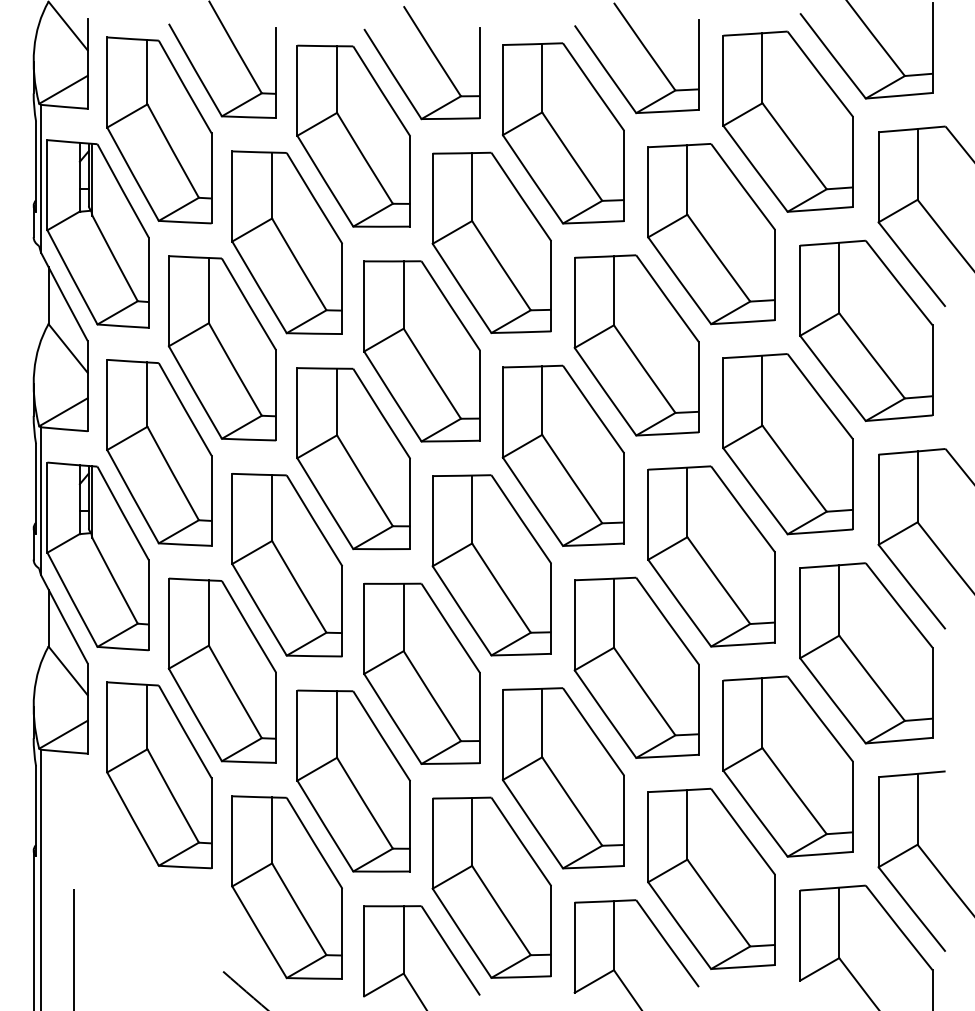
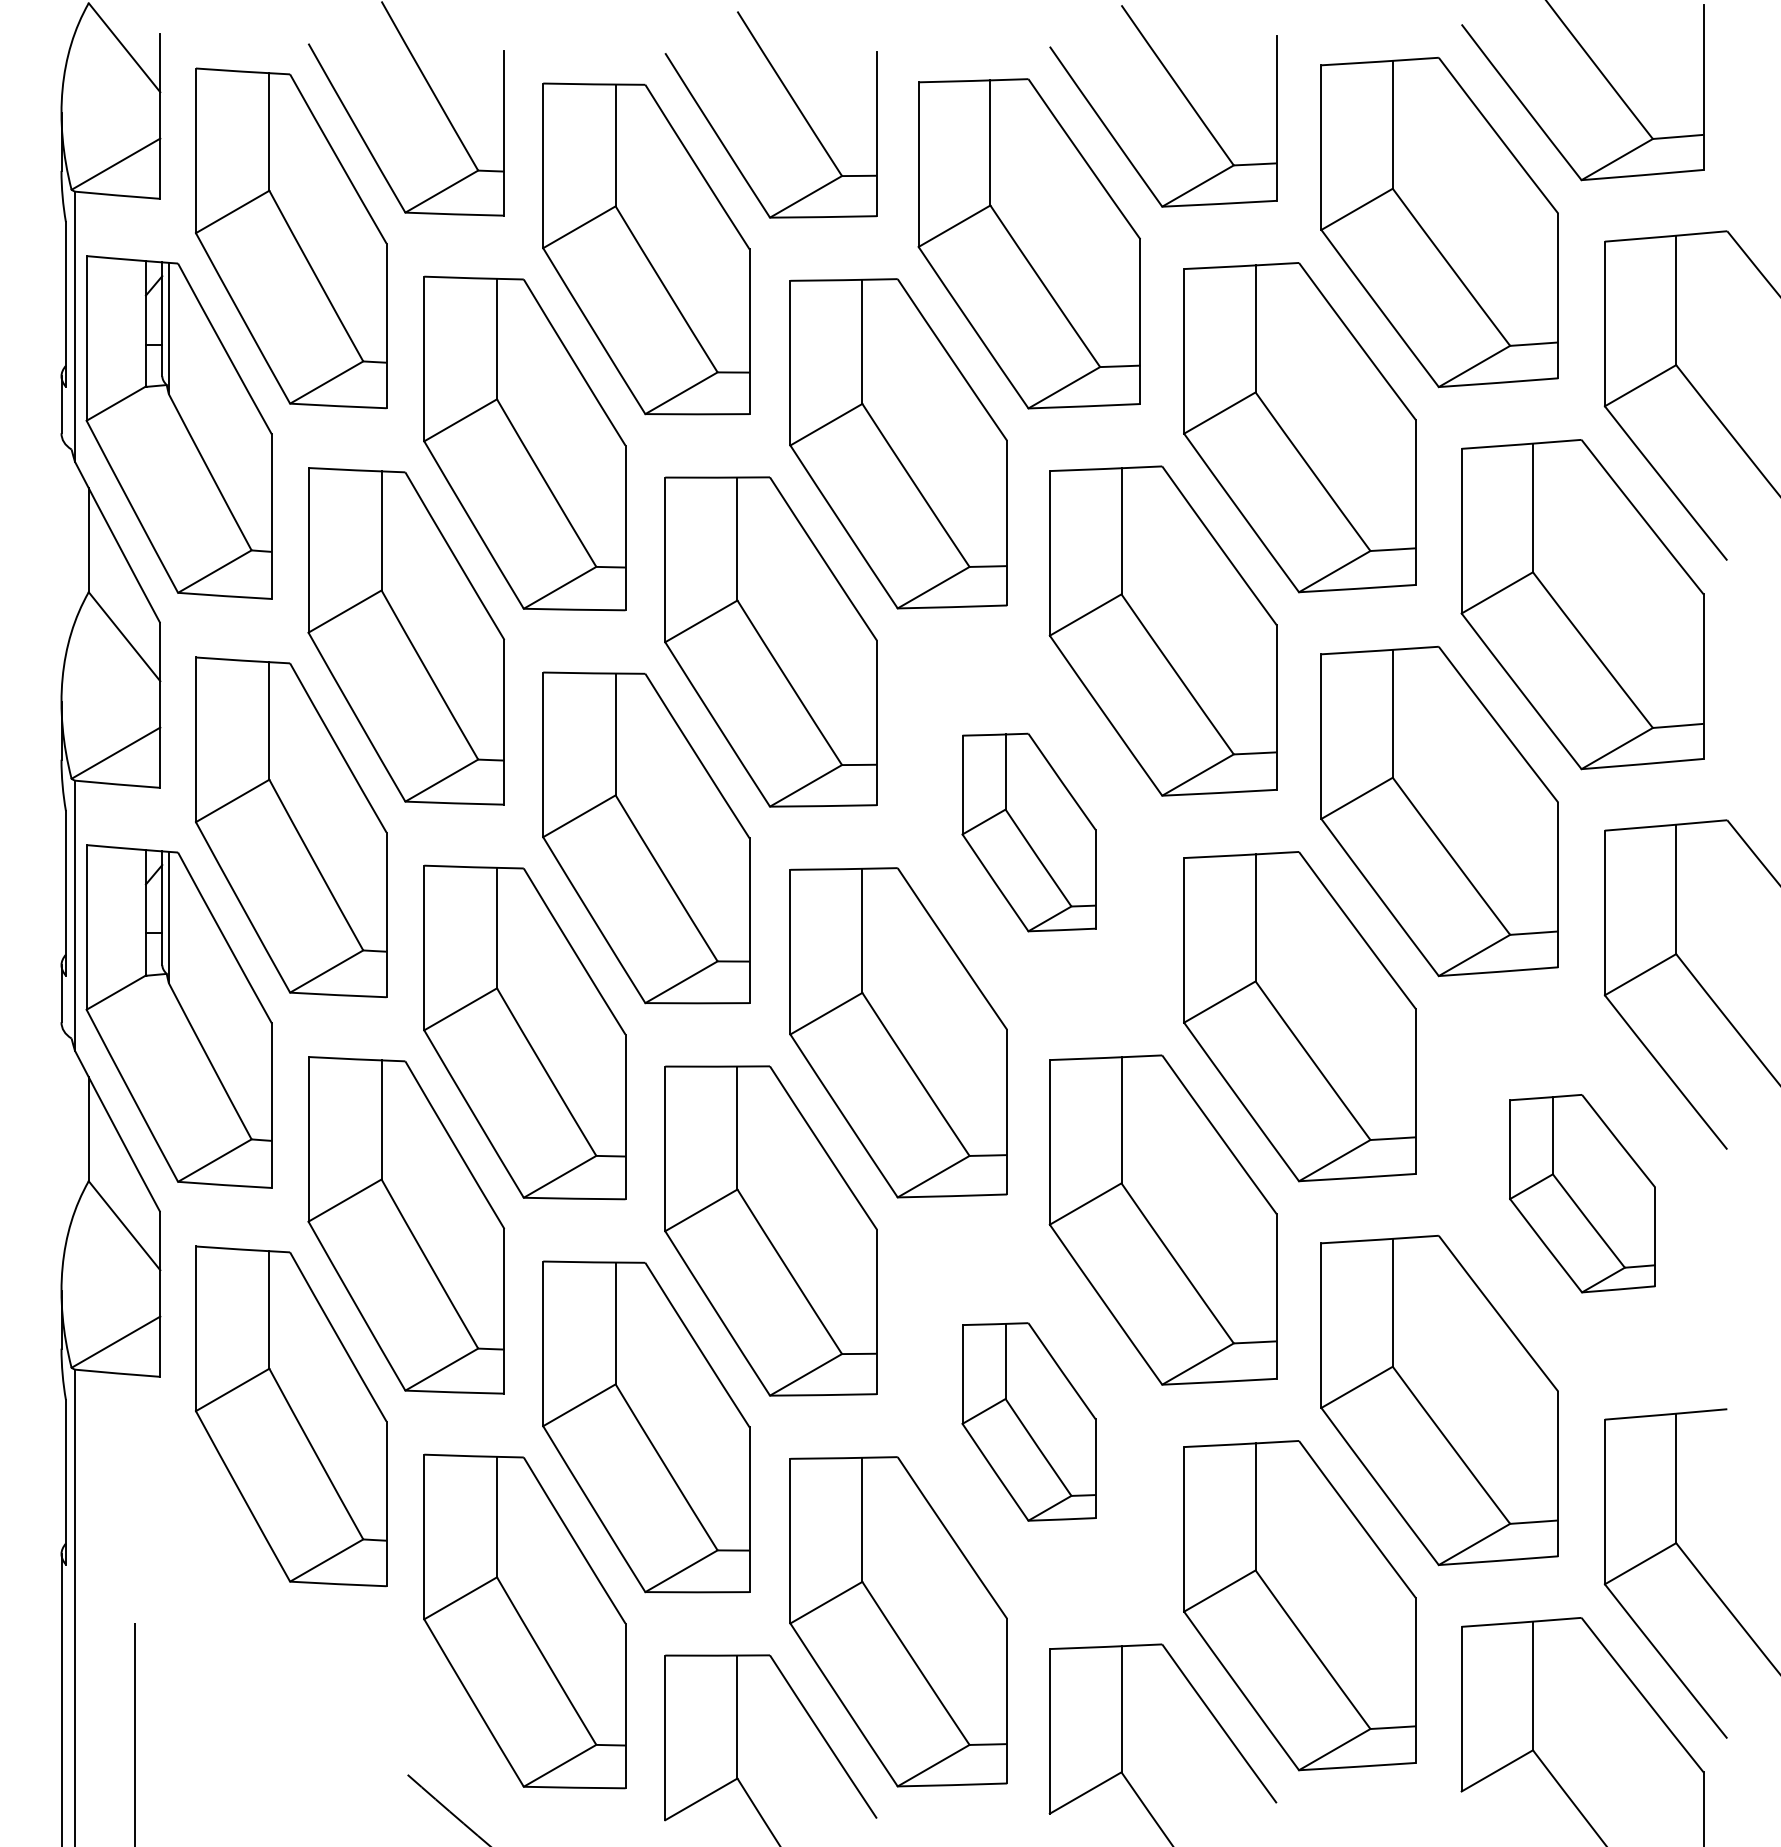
part: (562, 455) -> (1027, 832), size x0.6
part: (866, 653) -> (1582, 1193), size x0.6
part: (562, 778) -> (1027, 1422), size x0.6

